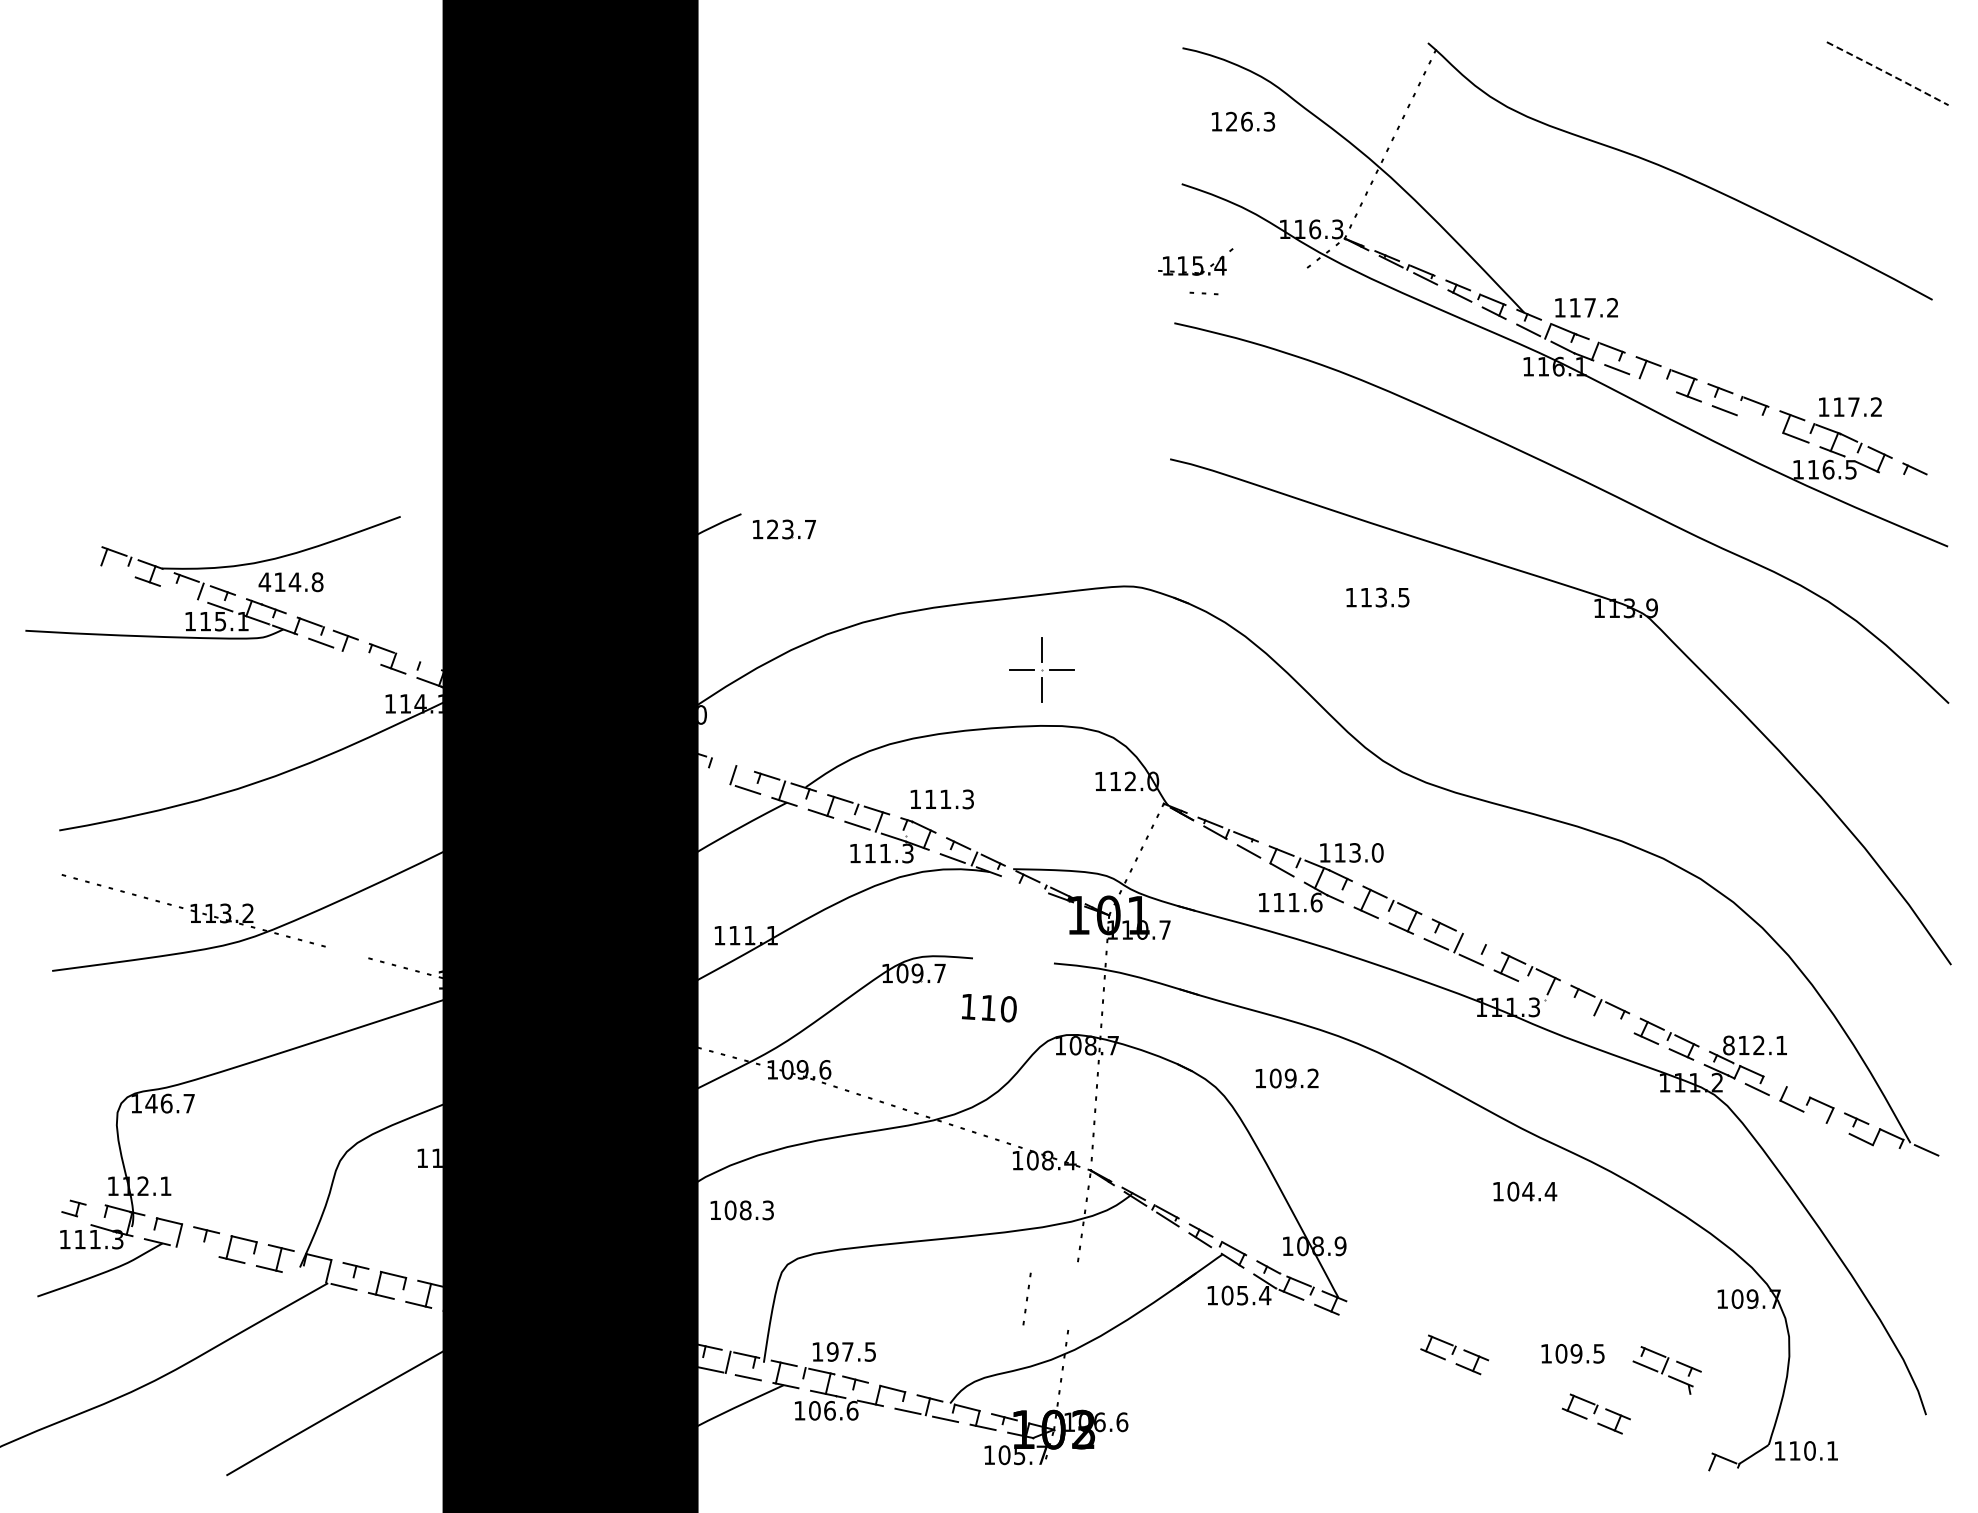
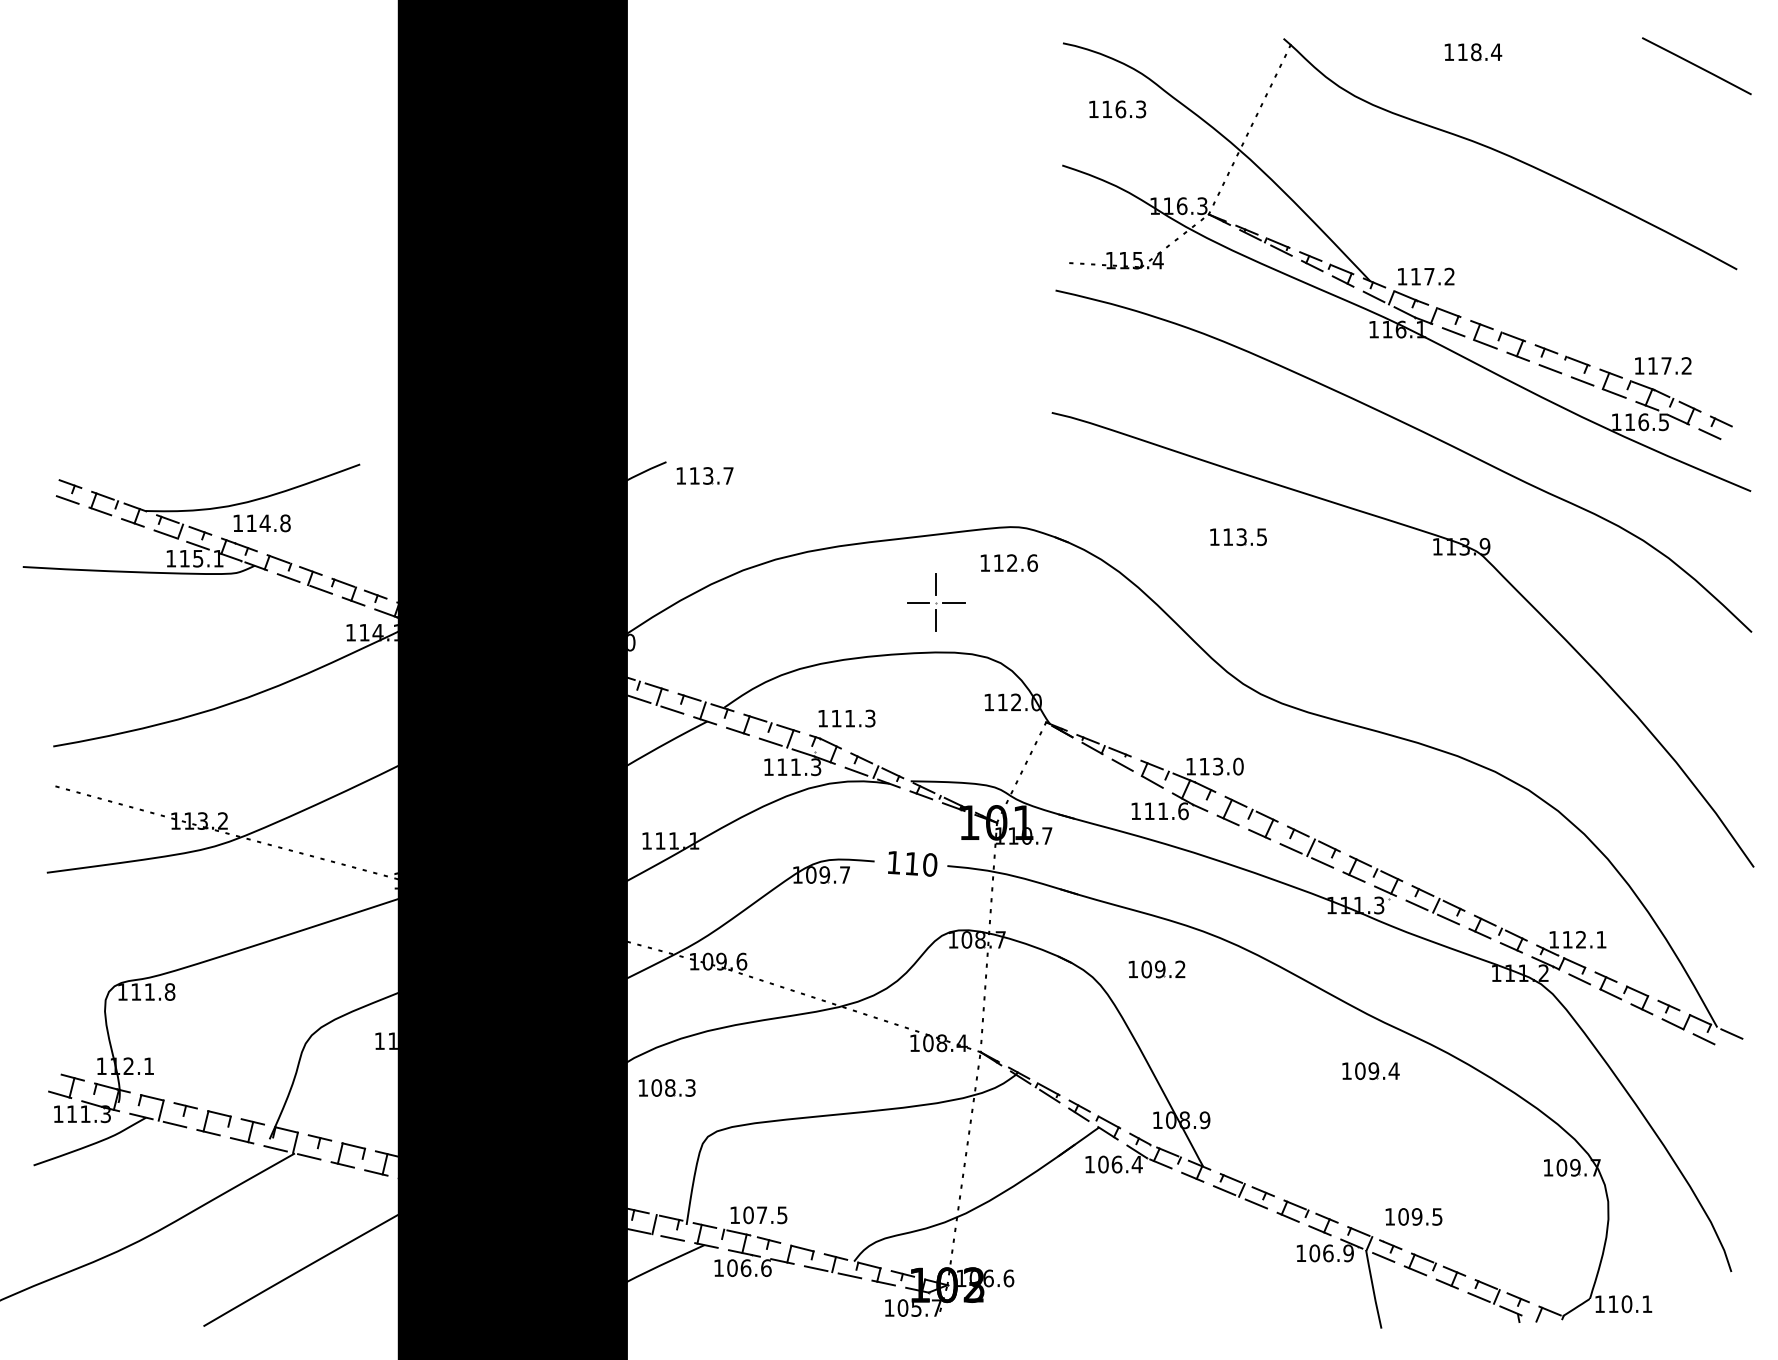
part: (1639, 57) -> (1473, 51), added
line: (1888, 73) -> (1697, 66), dashed -> solid
text: (1231, 121) -> (1106, 109), 126.3 -> 116.3
part: (1195, 261) -> (1135, 256), moved
line: (1653, 382) -> (1486, 343), added
line: (1760, 423) -> (1582, 380), added
line: (1901, 482) -> (1709, 433), added
text: (772, 529) -> (694, 475), 123.7 -> 113.7
part: (76, 547) -> (68, 492), added
line: (111, 568) -> (100, 511), added
text: (264, 581) -> (237, 522), 414.8 -> 114.8
line: (184, 594) -> (165, 534), added
part: (1122, 626) -> (1009, 563), added
line: (357, 655) -> (321, 589), added
line: (417, 661) -> (375, 594), added
line: (730, 764) -> (656, 687), added
line: (711, 778) -> (639, 699), added
line: (1024, 884) -> (920, 795), added
line: (1478, 941) -> (1329, 846), added
part: (346, 952) -> (311, 856), added
line: (1541, 991) -> (1385, 891), added
line: (1576, 1007) -> (1417, 905), added
text: (989, 1008) -> (912, 864), moved
line: (1611, 1022) -> (1448, 919), added
text: (1728, 1045) -> (1553, 939), 812.1 -> 112.1
line: (1786, 1086) -> (1605, 976), added
text: (170, 1103) -> (153, 991), 146.7 -> 111.8
line: (1826, 1122) -> (1641, 1008), added
line: (1895, 1155) -> (1703, 1038), added
text: (1528, 1191) -> (1373, 1071), 104.4 -> 109.4
part: (73, 1208) -> (66, 1086), size x1.67
line: (194, 1251) -> (174, 1124), added
line: (306, 1278) -> (275, 1149), added
text: (1242, 1295) -> (1116, 1164), 105.4 -> 106.4
part: (1026, 1298) -> (964, 1164), moved
part: (1383, 1325) -> (1243, 1191), added
text: (832, 1351) -> (748, 1214), 197.5 -> 107.5
part: (1666, 1370) -> (1498, 1301), moved
part: (1500, 1404) -> (1348, 1262), added

